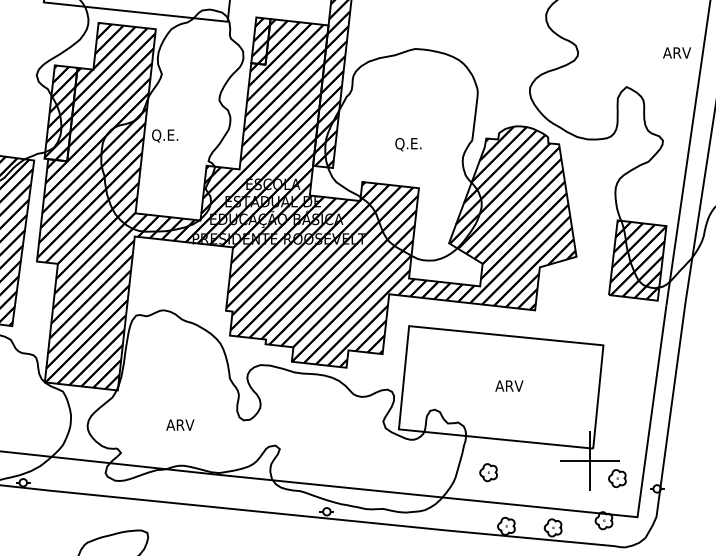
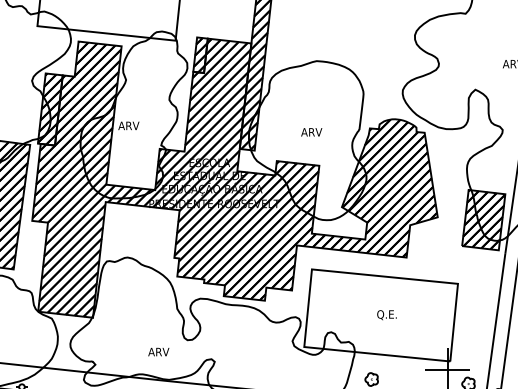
text: (165, 135) -> (128, 126), Q.E. -> ARV
text: (408, 144) -> (311, 132), Q.E. -> ARV
text: (509, 386) -> (387, 314), ARV -> Q.E.
text: (180, 424) -> (158, 351), moved

